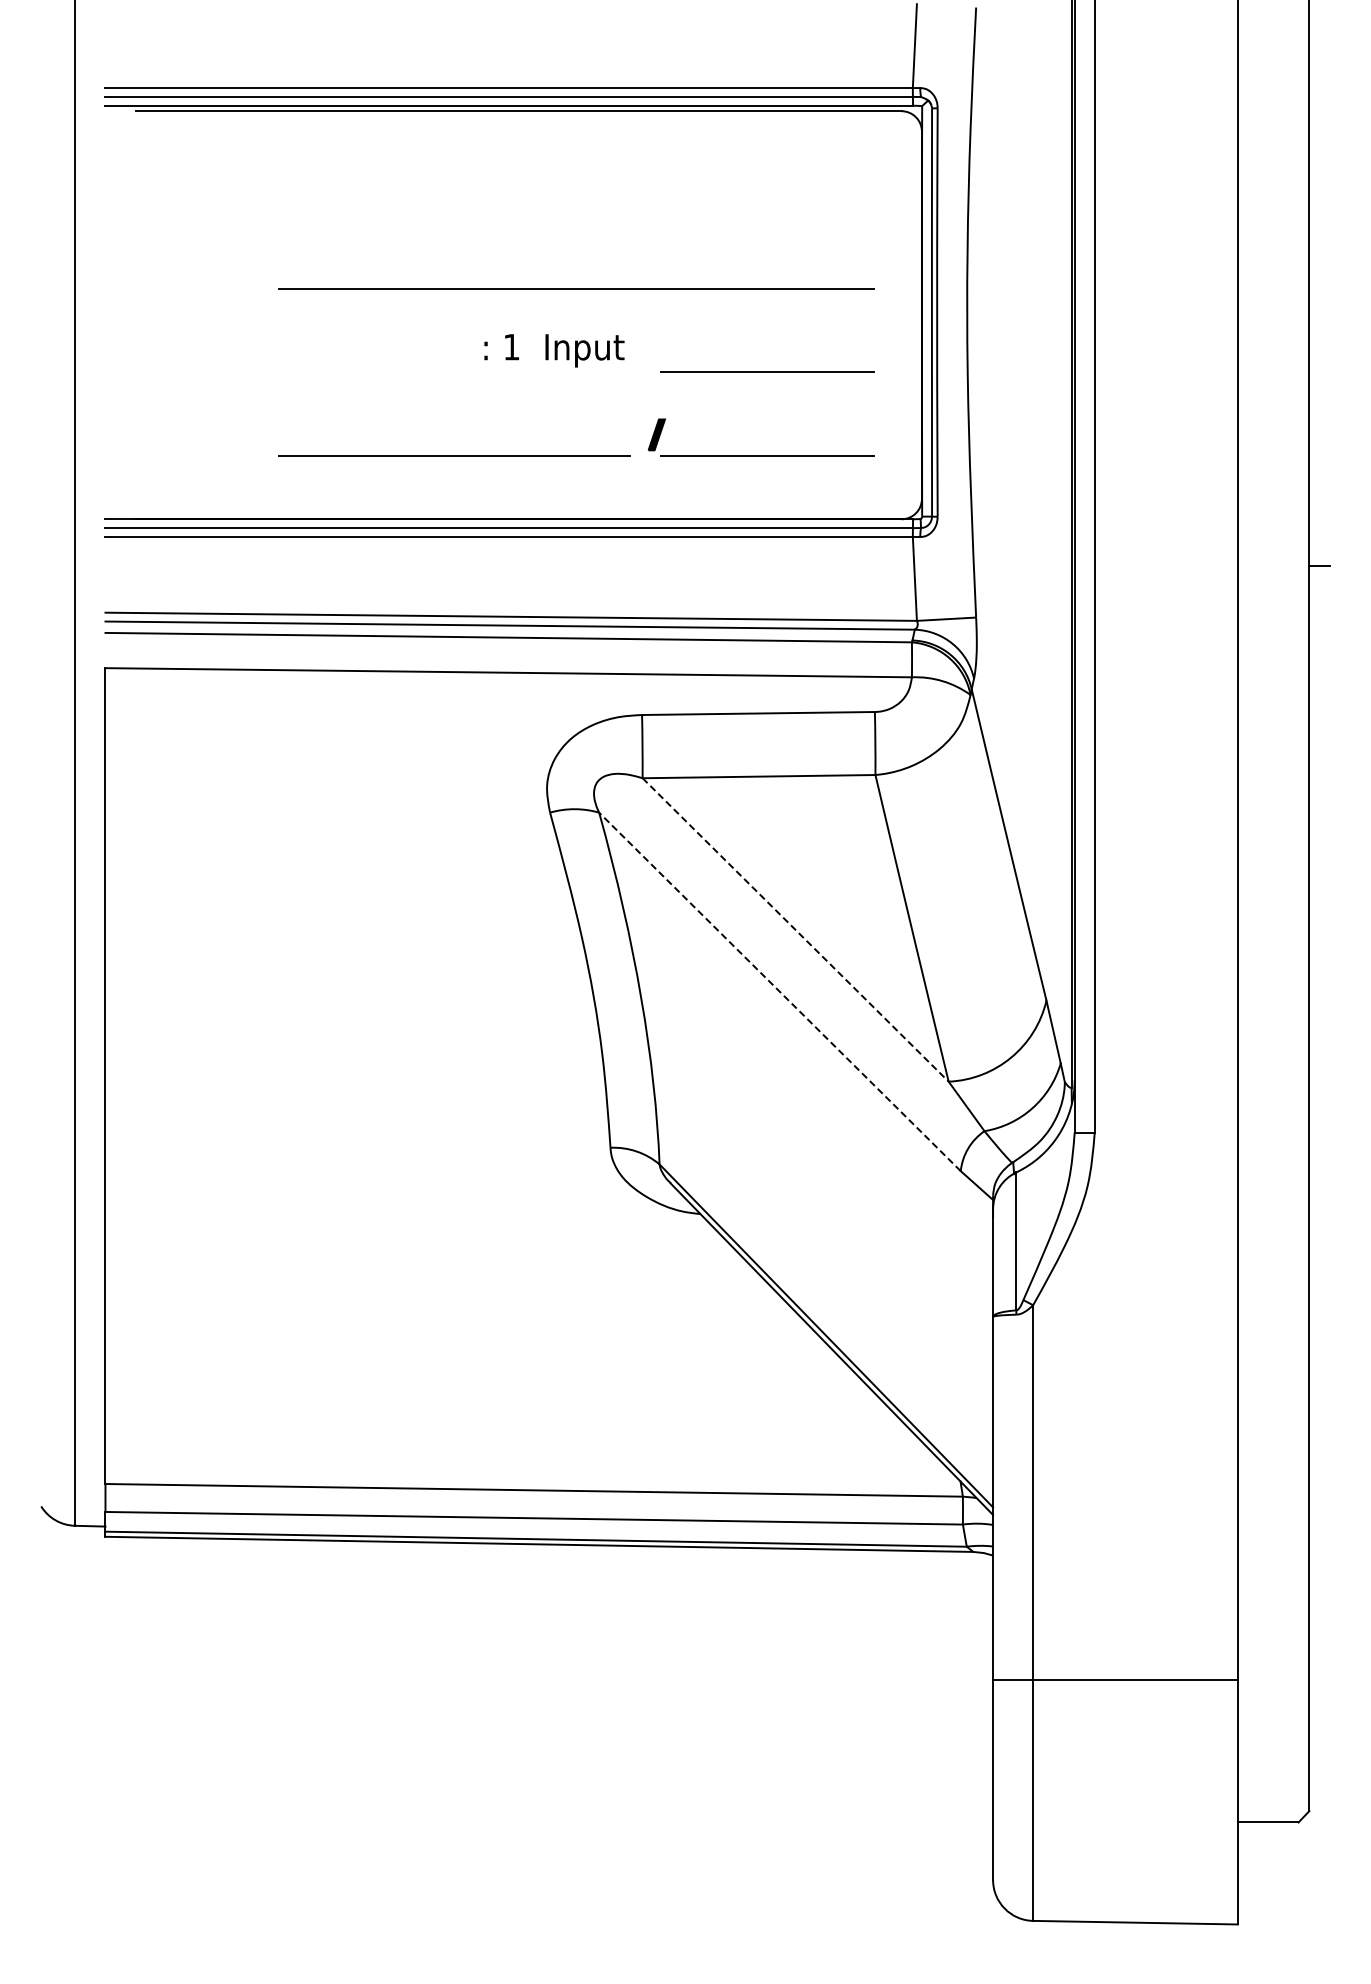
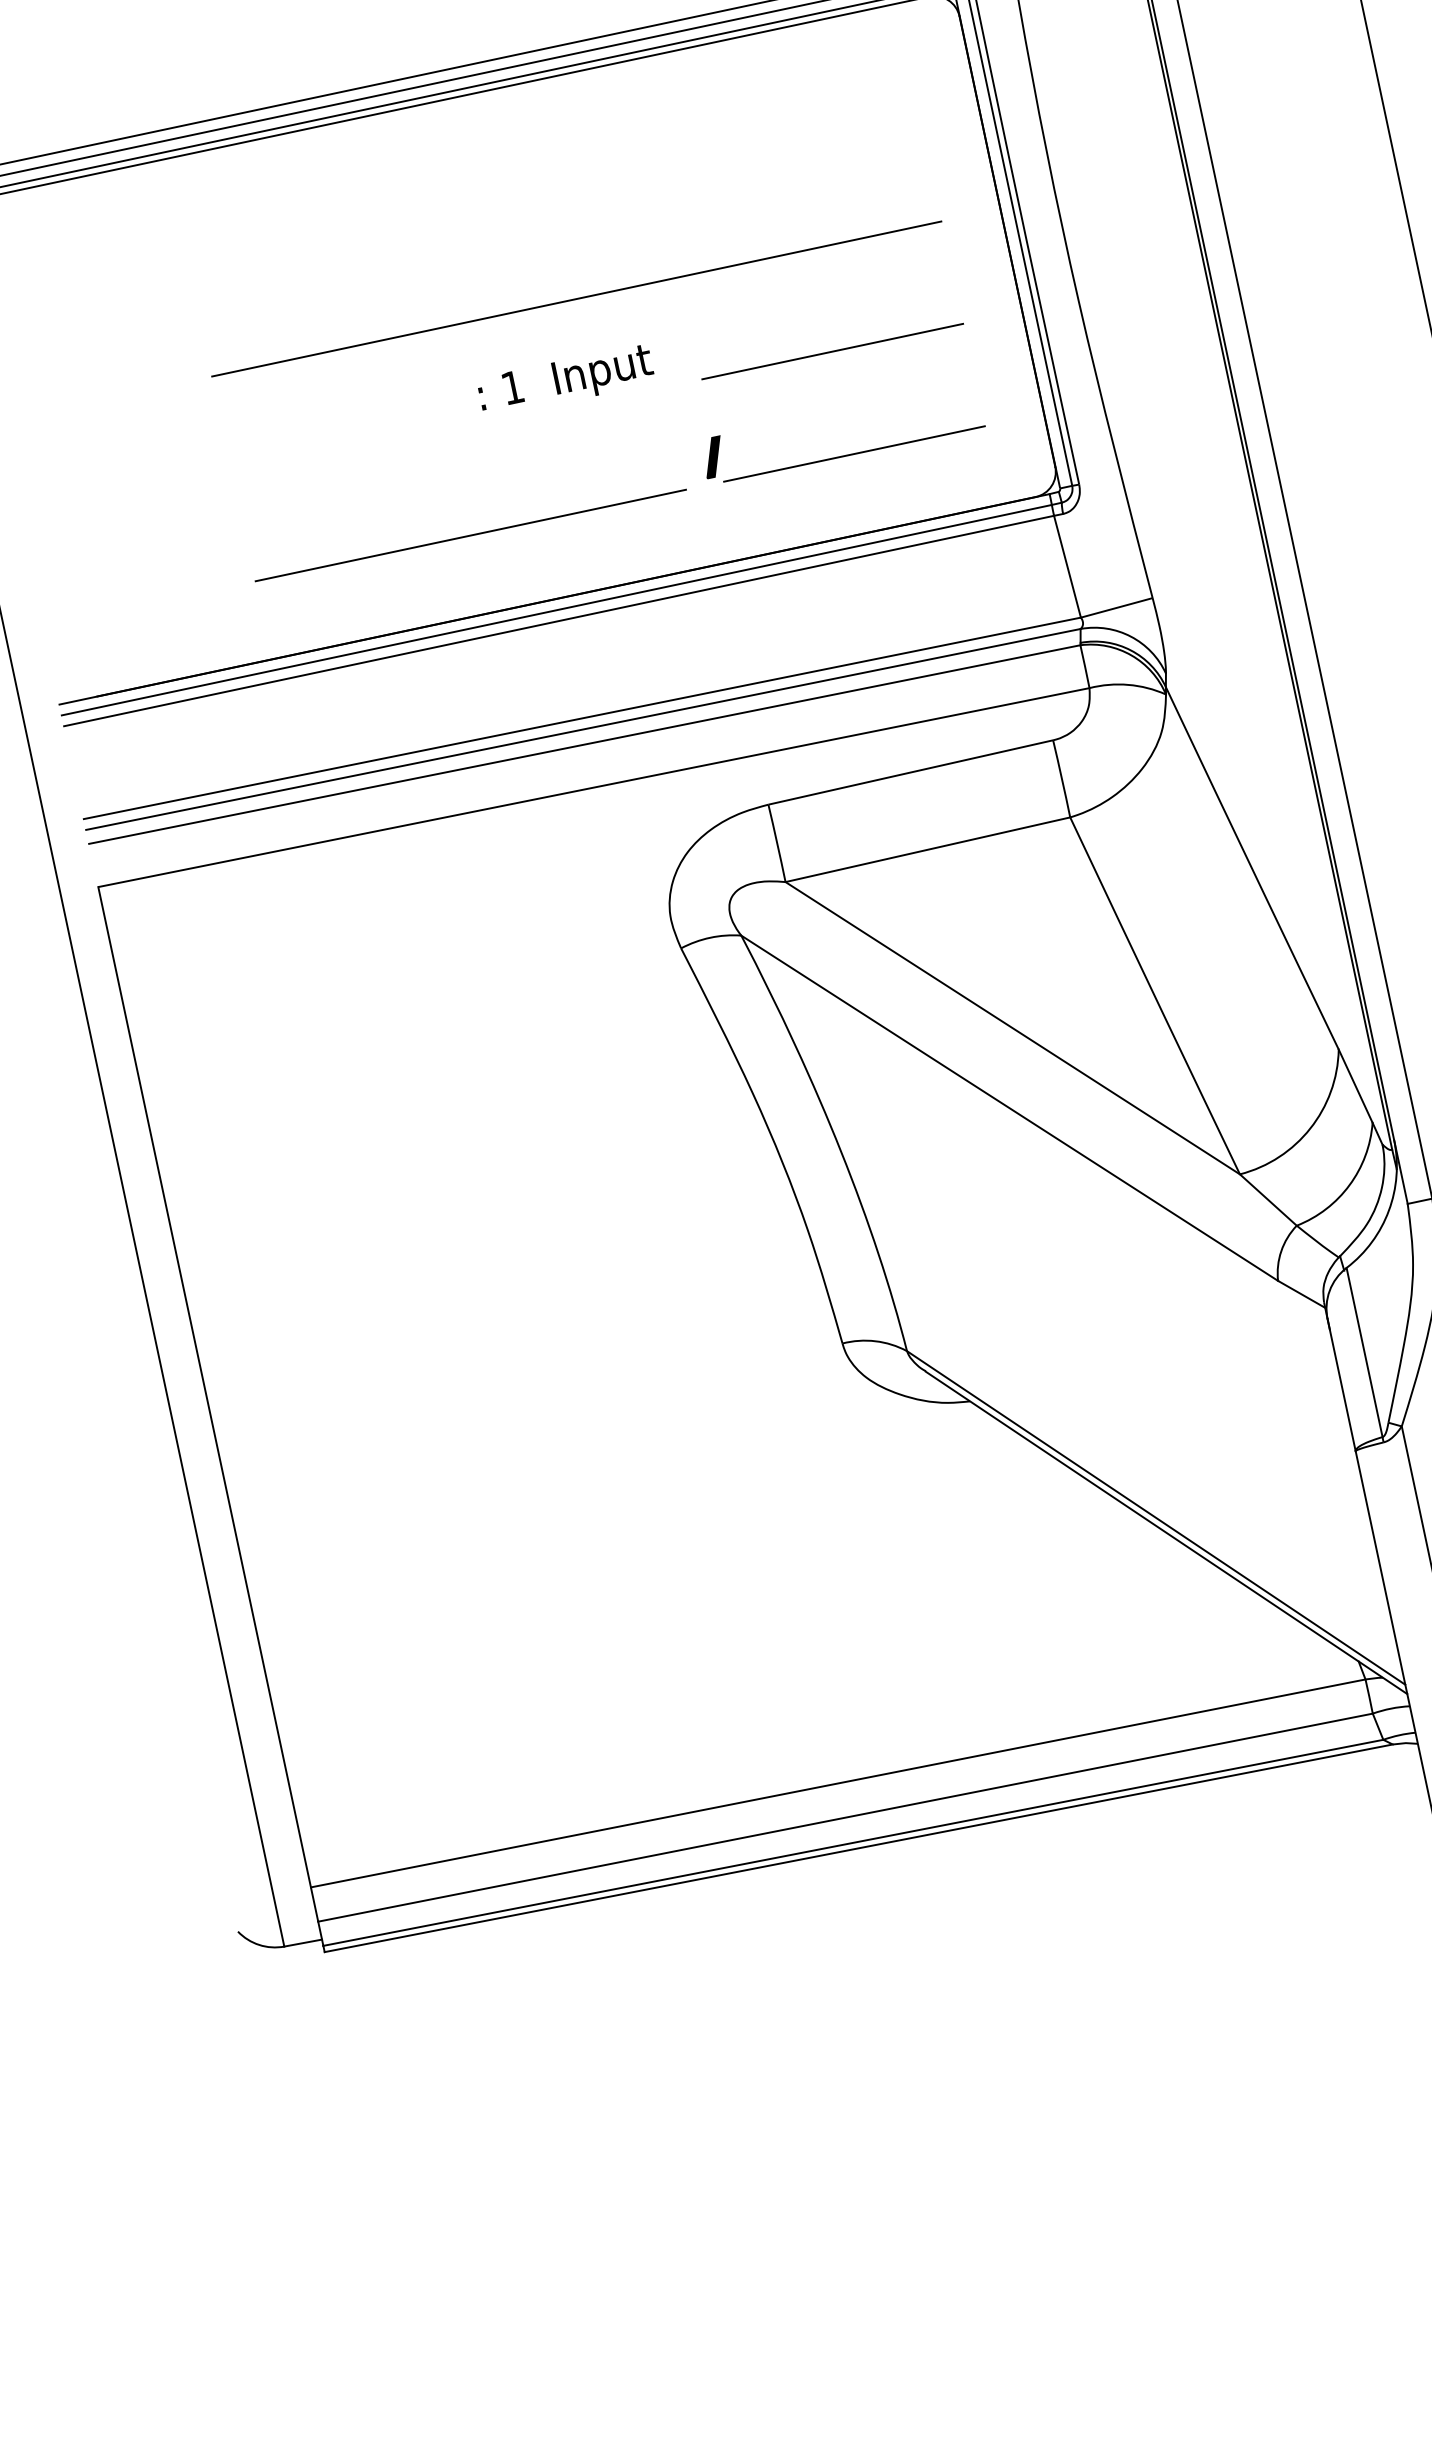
line: (795, 929) -> (1012, 1027), dashed -> solid
line: (779, 991) -> (1008, 1107), dashed -> solid

